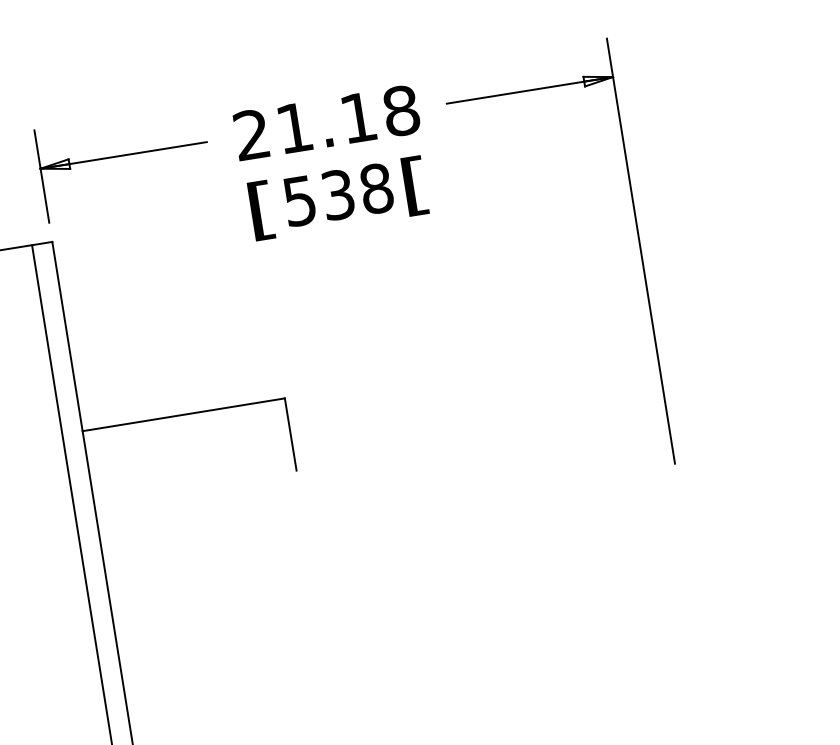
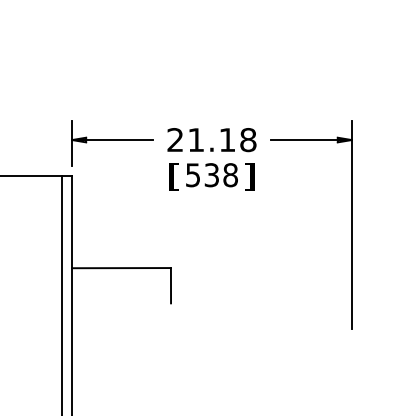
text: (415, 185) -> (249, 176), [ -> ]

